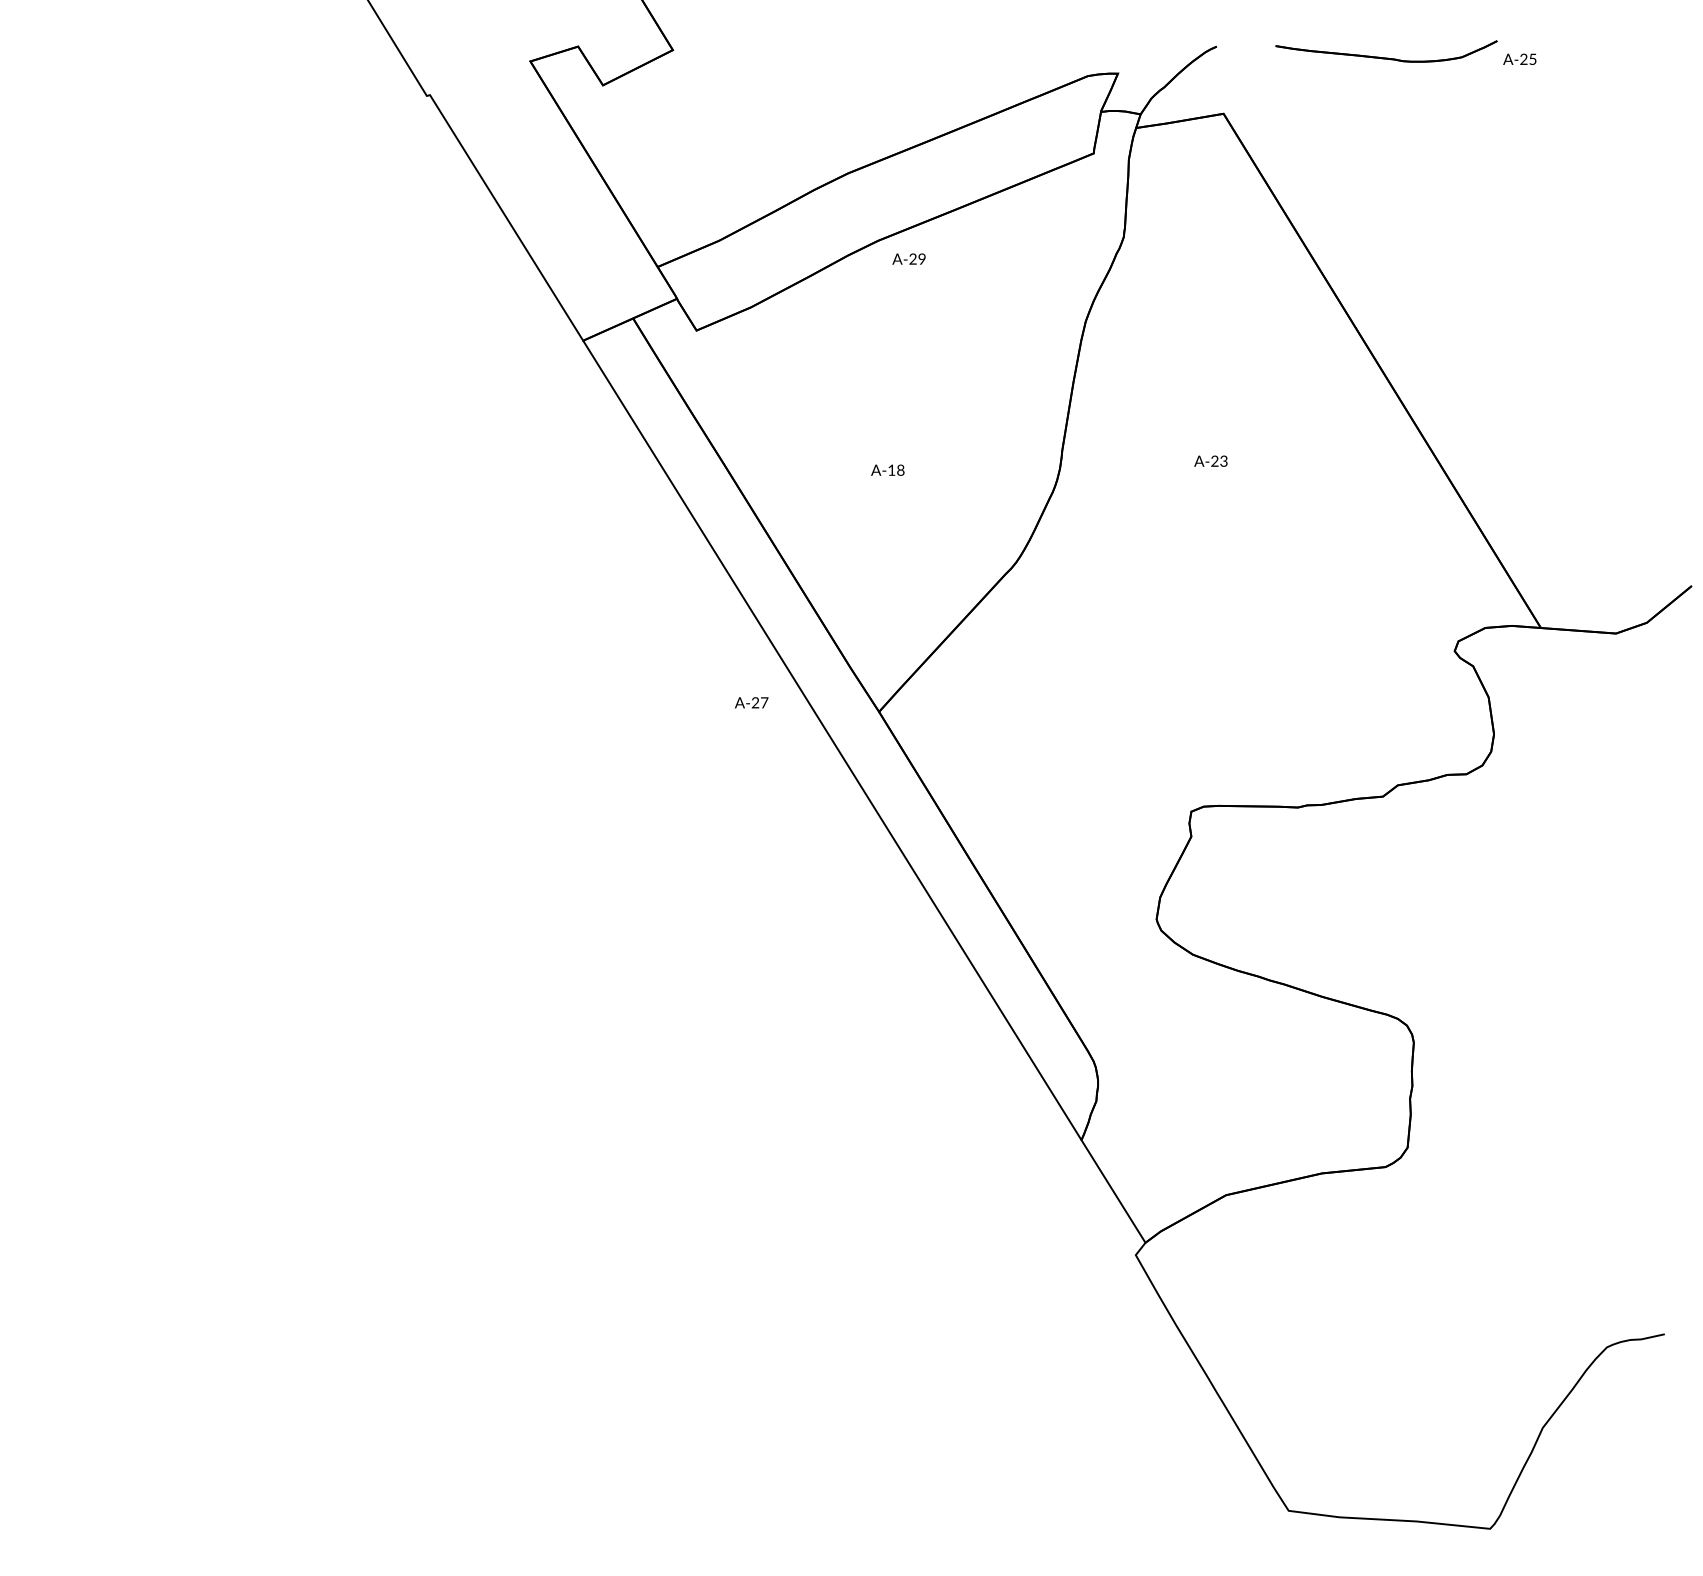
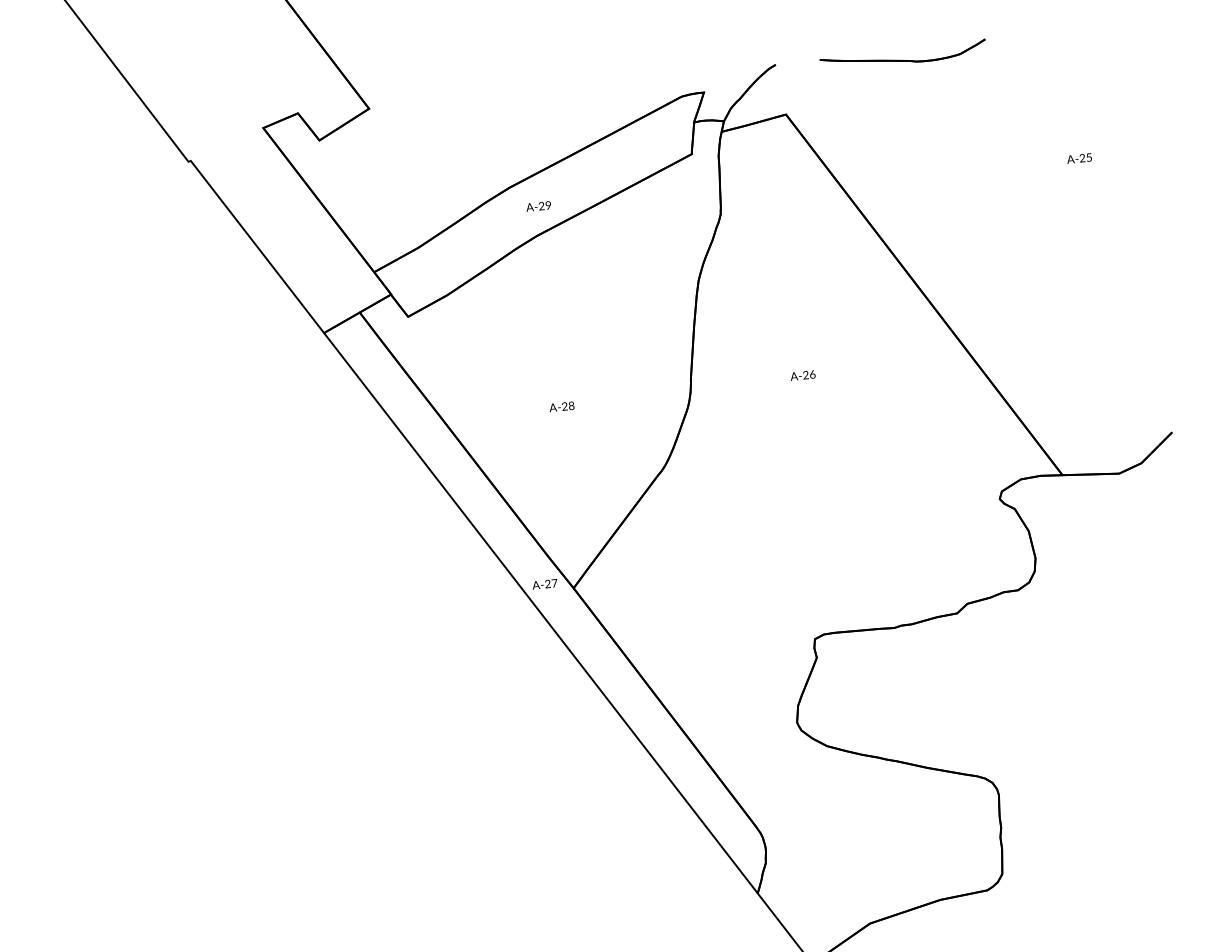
text: (1519, 58) -> (1079, 157), moved
text: (908, 258) -> (538, 206), moved
text: (1223, 460) -> (812, 374), A-23 -> A-26
text: (891, 469) -> (564, 405), A-18 -> A-28
text: (751, 702) -> (544, 584), moved

